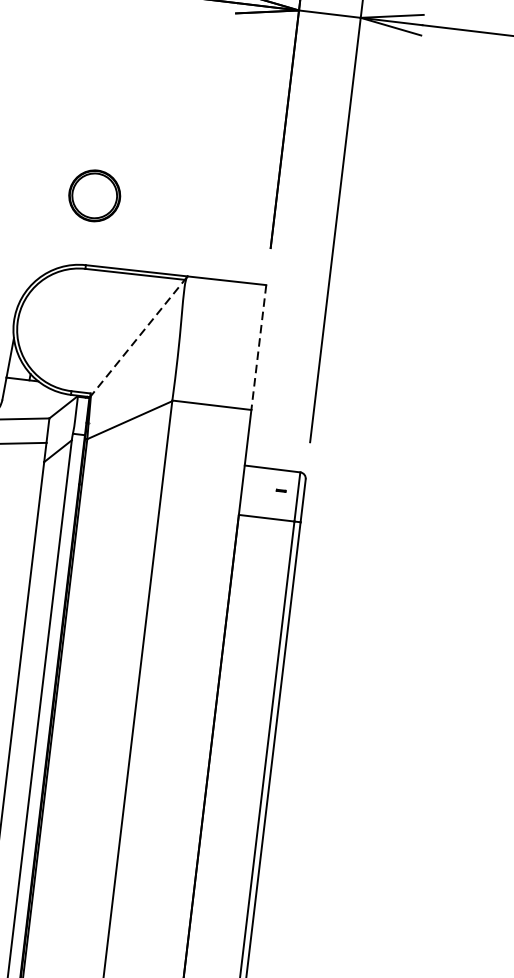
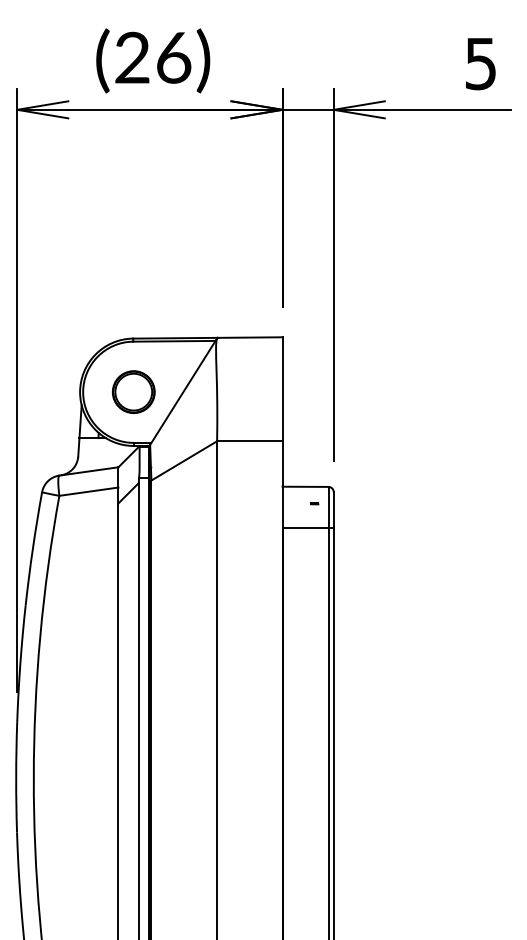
part: (94, 195) -> (133, 391), moved
line: (138, 337) -> (183, 392), dashed -> solid
line: (258, 348) -> (282, 389), dashed -> solid

